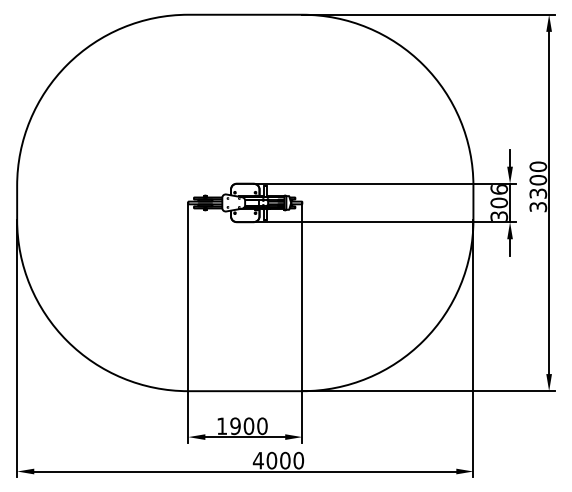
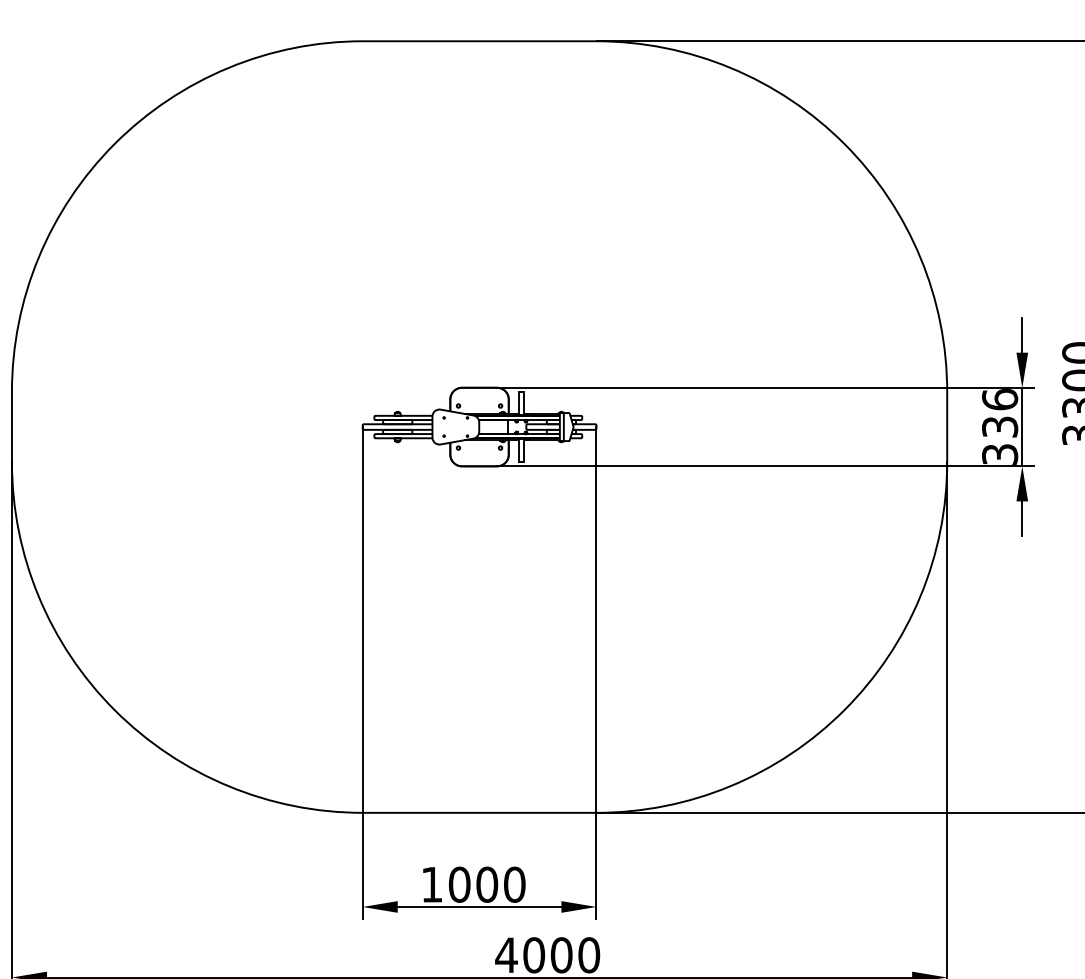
text: (499, 202) -> (1000, 426), 306 -> 336
text: (235, 426) -> (459, 885), 1900 -> 1000

